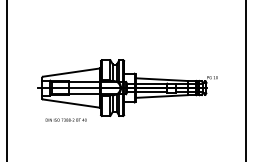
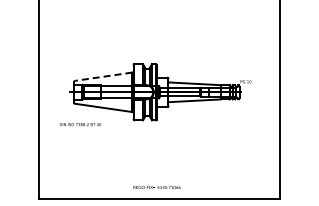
line: (71, 72) -> (103, 76), solid -> dashed
text: (66, 120) -> (80, 124), moved

